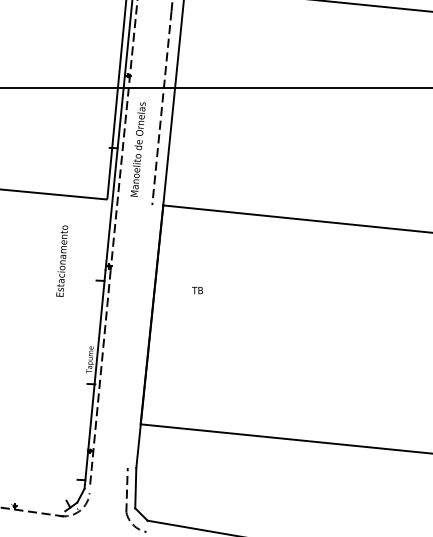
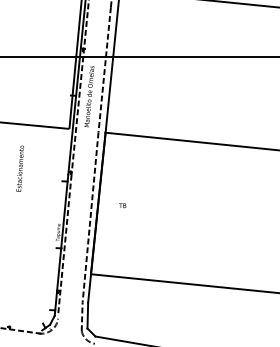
text: (61, 260) -> (19, 168), moved
text: (197, 290) -> (122, 205), moved
line: (139, 336) -> (90, 217), added

